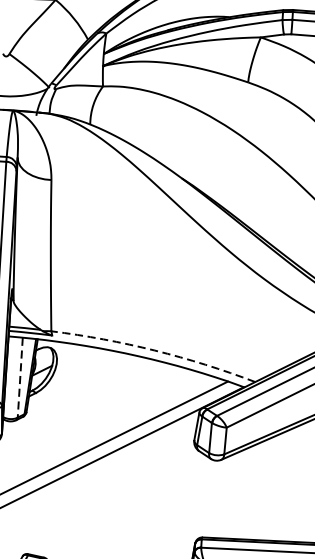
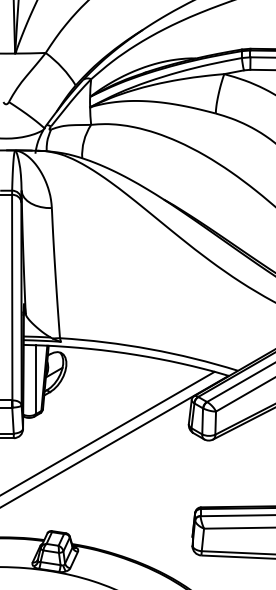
arc: (155, 350) -> (150, 349), dashed -> solid
line: (19, 378) -> (35, 380), dashed -> solid

